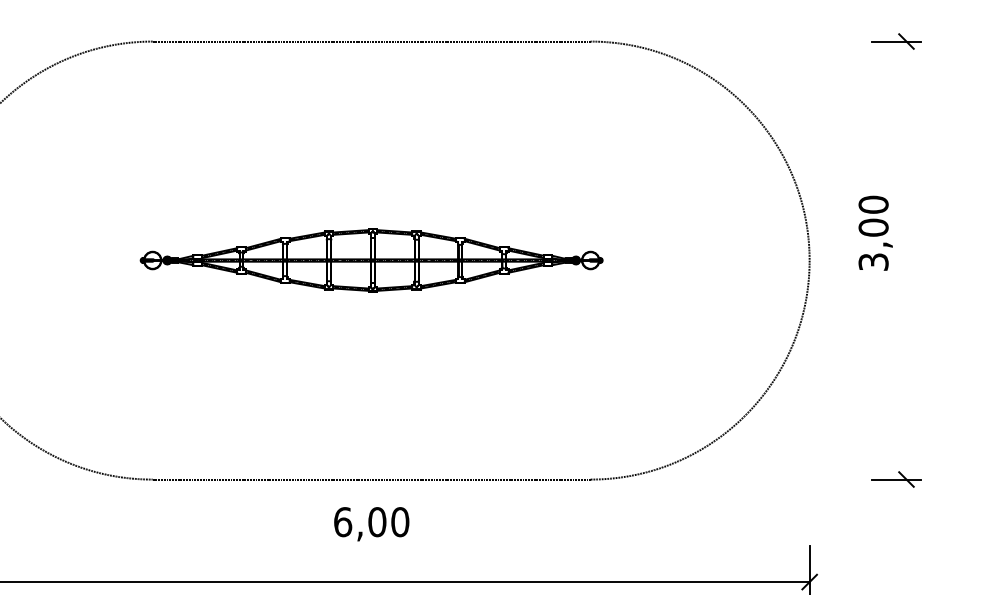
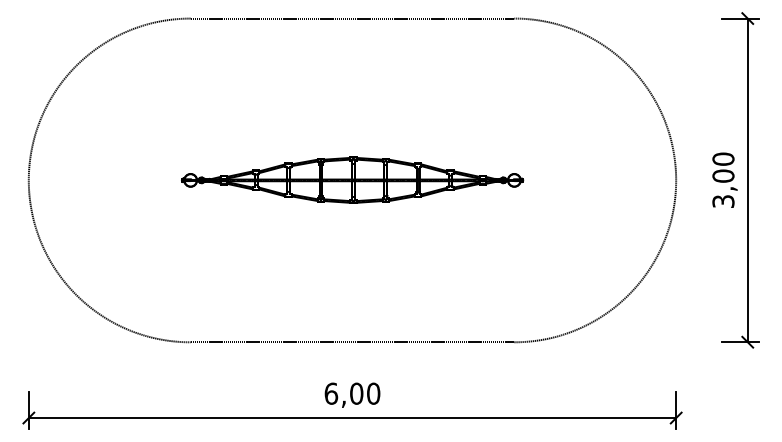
text: (875, 232) -> (724, 179), moved
line: (906, 260) -> (747, 180), added
text: (371, 523) -> (352, 394), moved

